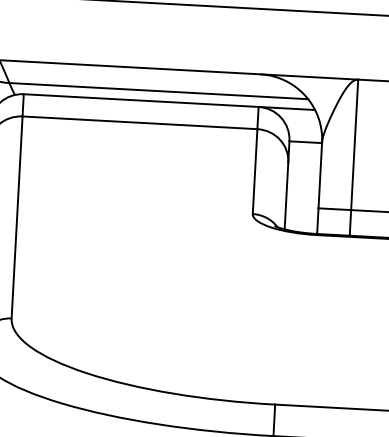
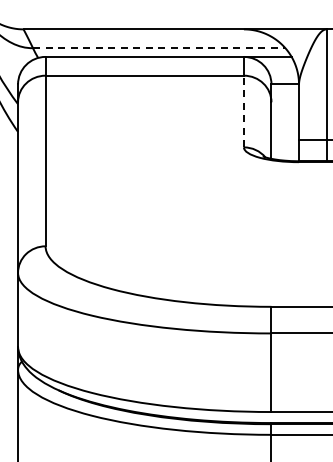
line: (159, 91) -> (159, 48), solid -> dashed
line: (254, 171) -> (243, 111), solid -> dashed

